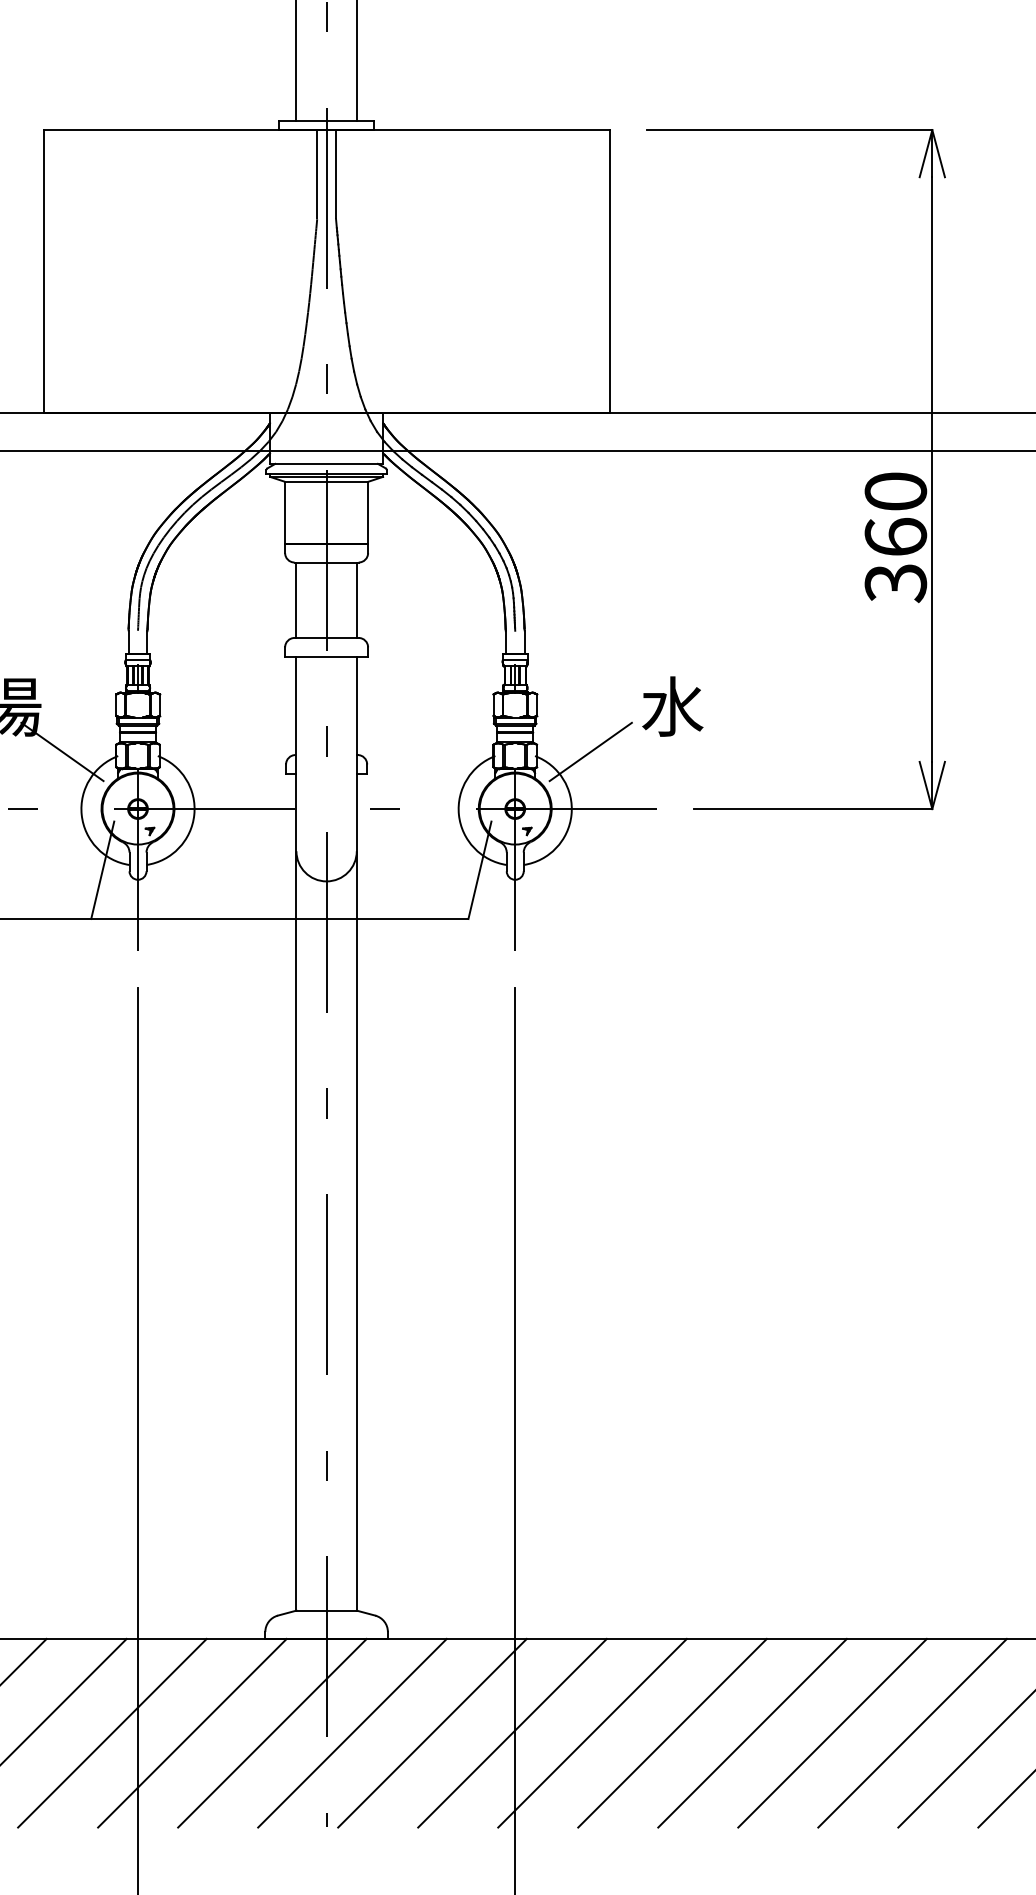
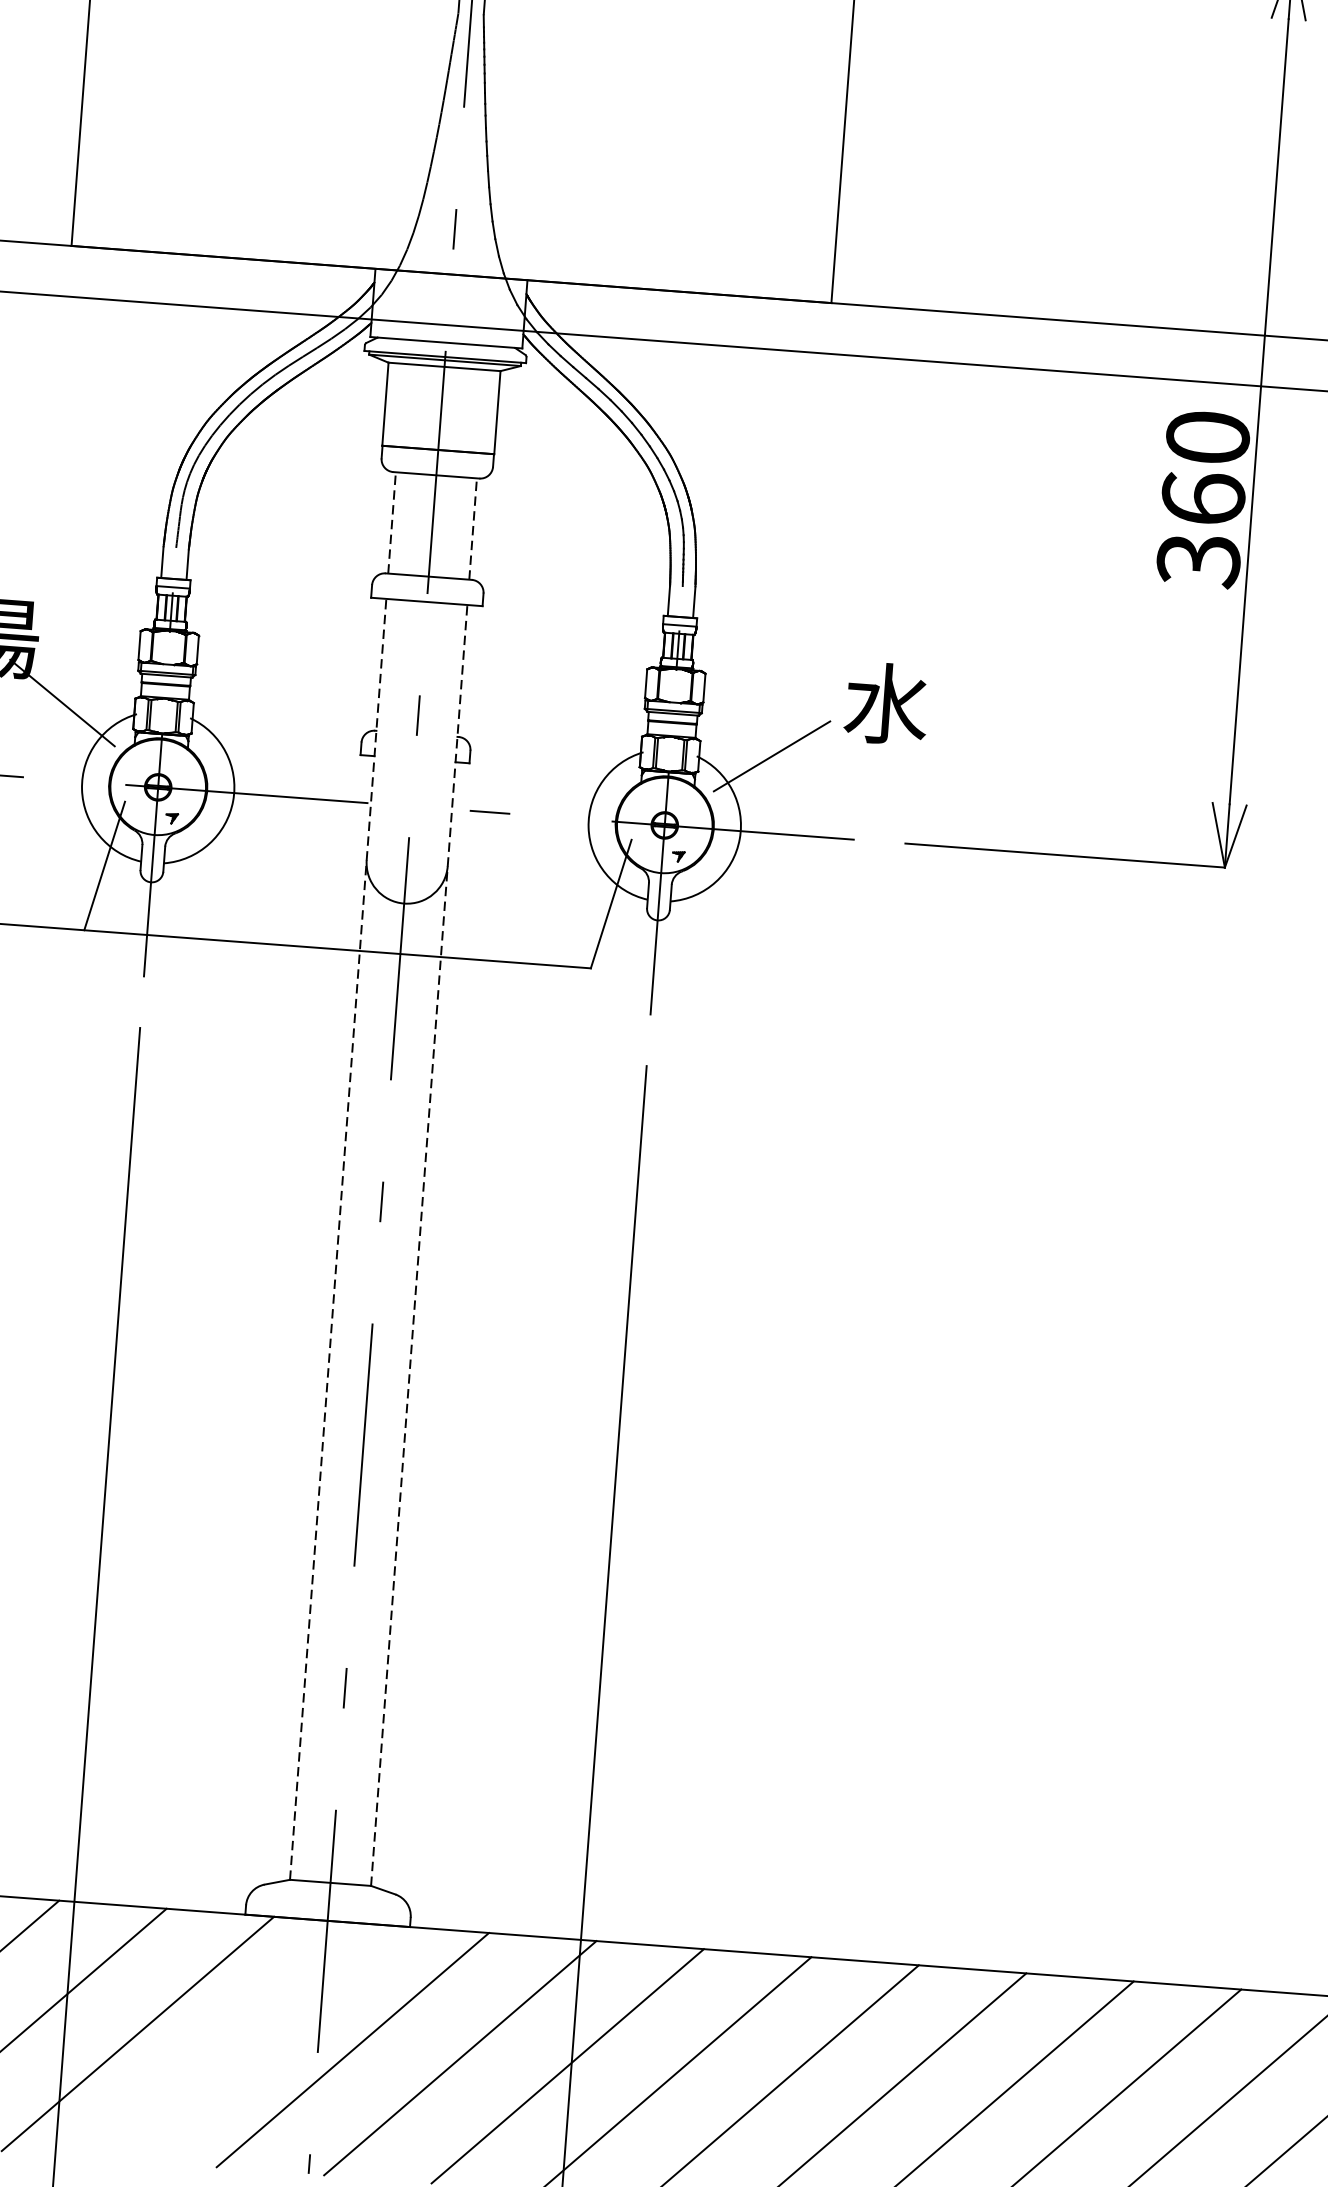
line: (296, 600) -> (392, 523), solid -> dashed
line: (356, 600) -> (472, 529), solid -> dashed
line: (296, 1133) -> (338, 1239), solid -> dashed
line: (356, 1133) -> (418, 1245), solid -> dashed
line: (272, 1732) -> (245, 2041), removed

